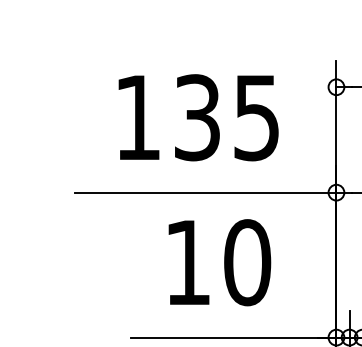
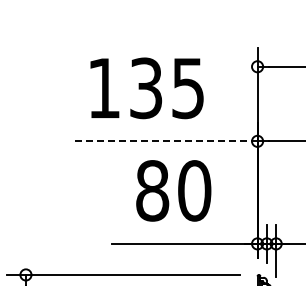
text: (197, 117) -> (146, 88), moved
line: (204, 192) -> (164, 141), solid -> dashed
text: (187, 262) -> (152, 190), 10 -> 80

